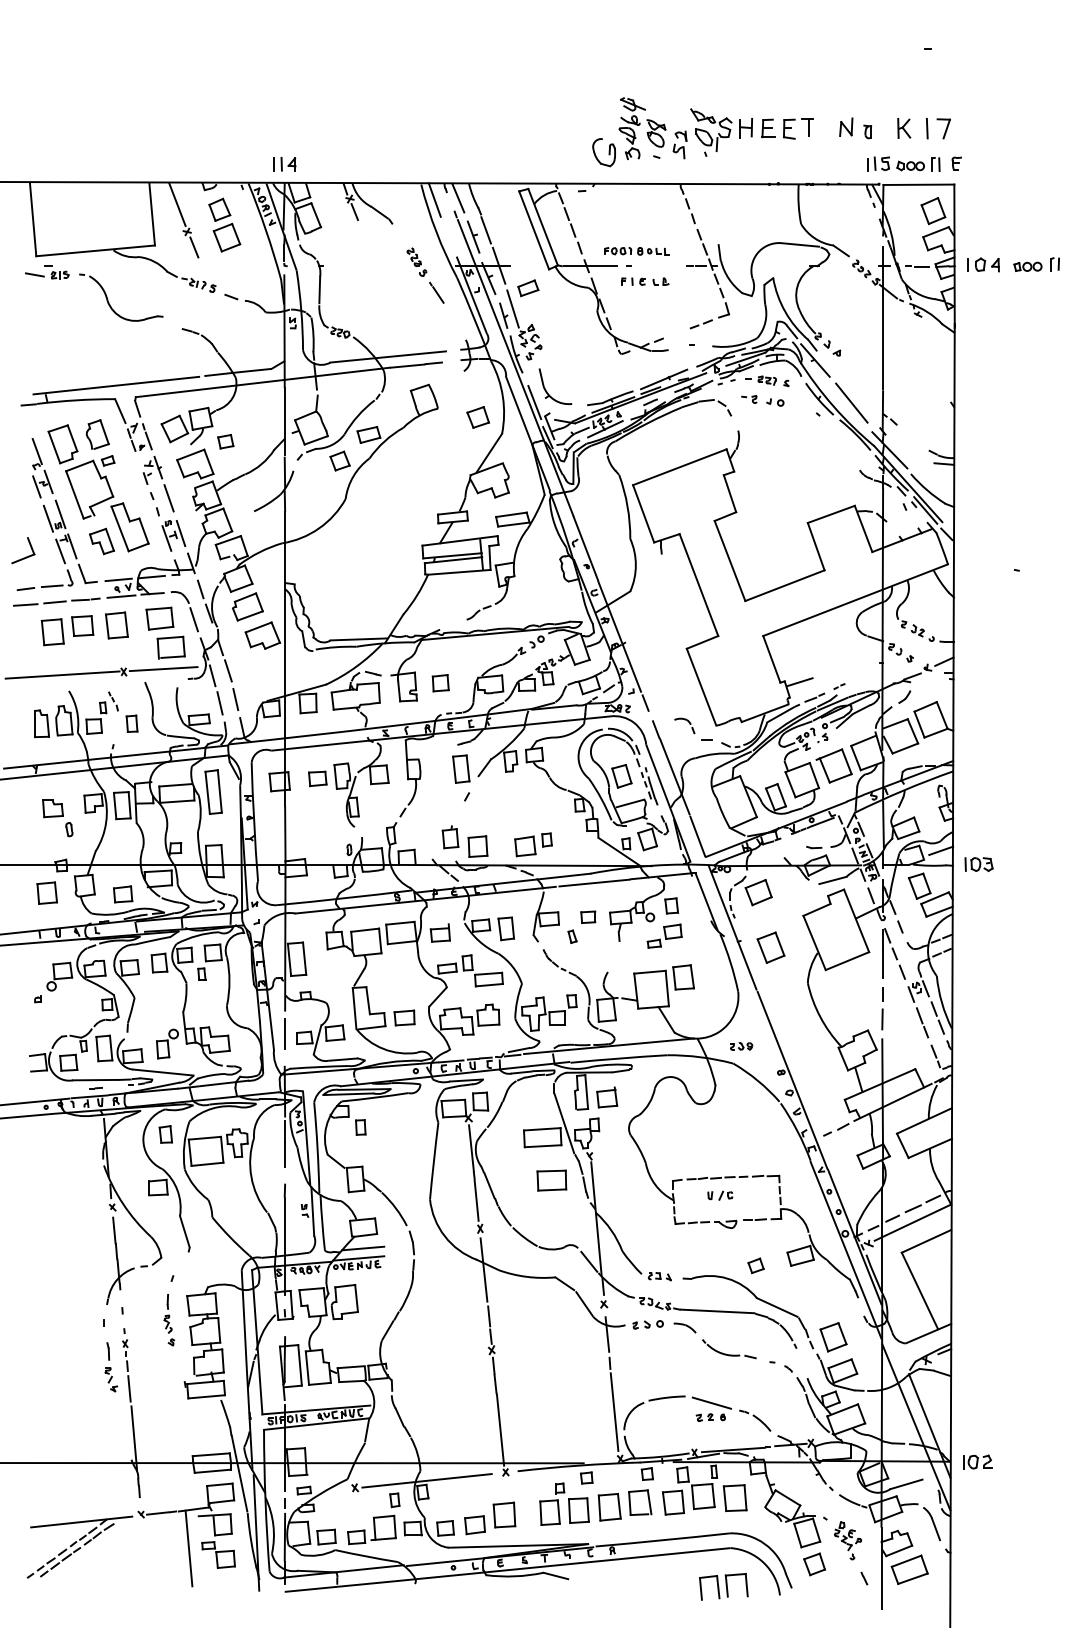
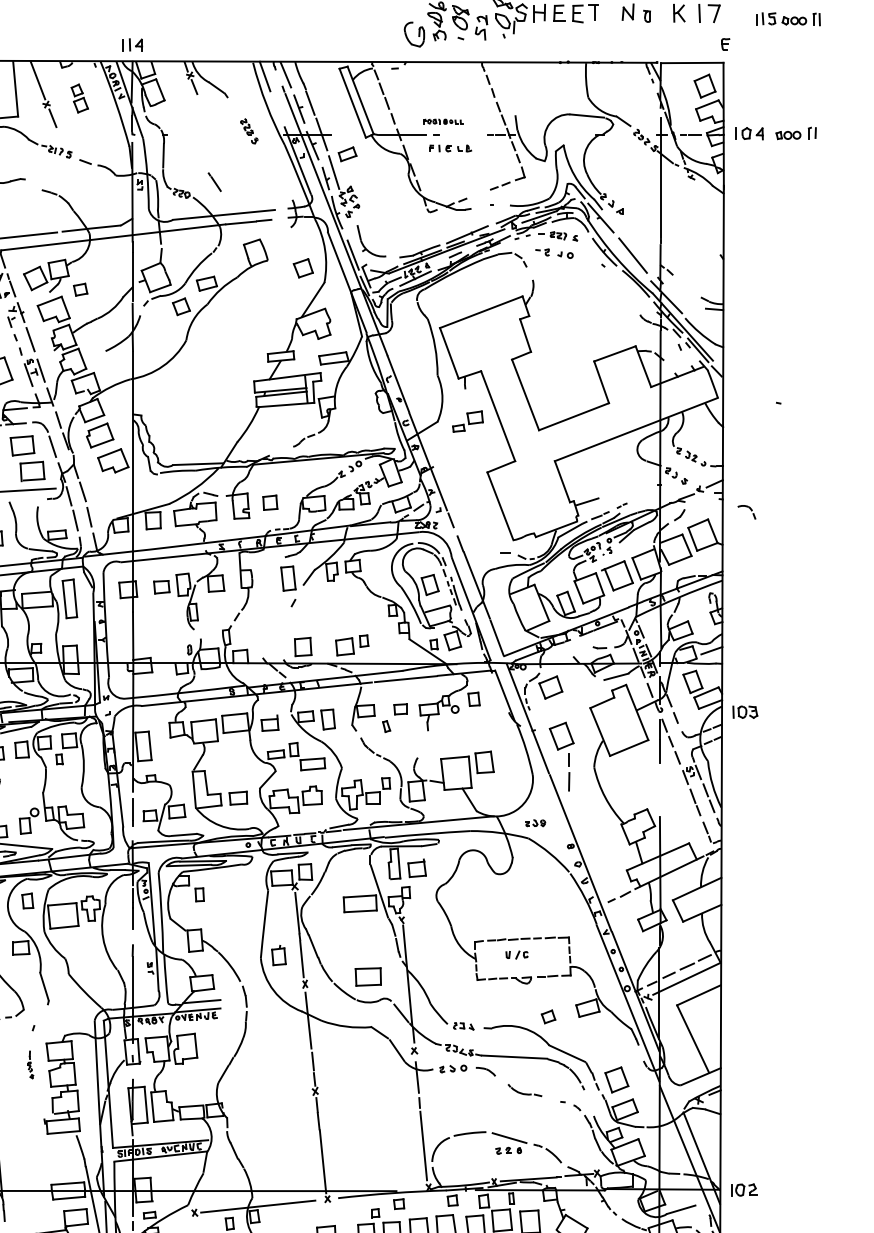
part: (903, 163) -> (788, 18), moved
part: (224, 224) -> (79, 98), size x0.6
part: (636, 251) -> (443, 121), size x0.7
line: (436, 292) -> (214, 181), moved
part: (684, 725) -> (746, 511), moved
part: (450, 837) -> (278, 955), moved
part: (978, 864) -> (744, 712), moved
part: (664, 935) -> (467, 420), moved
line: (882, 1008) -> (569, 772), moved
part: (551, 1180) -> (368, 976), moved
part: (168, 1320) -> (30, 1065), size x0.6
part: (729, 1349) -> (525, 1090), size x0.7

